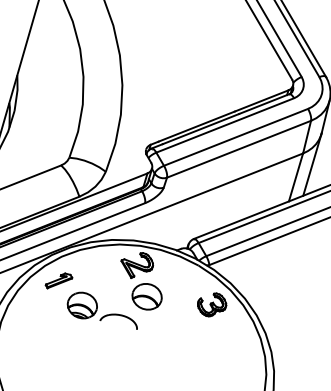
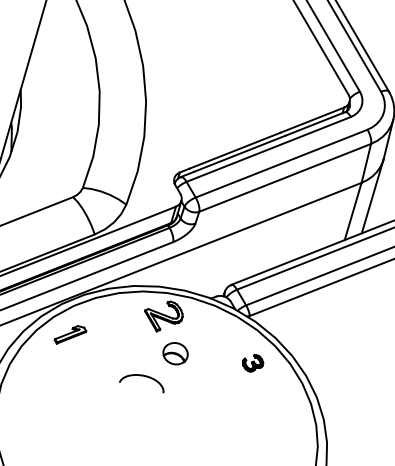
part: (147, 296) -> (175, 353), size x0.7
part: (211, 304) -> (252, 362), size x0.6
part: (82, 305) -> (98, 364), removed

